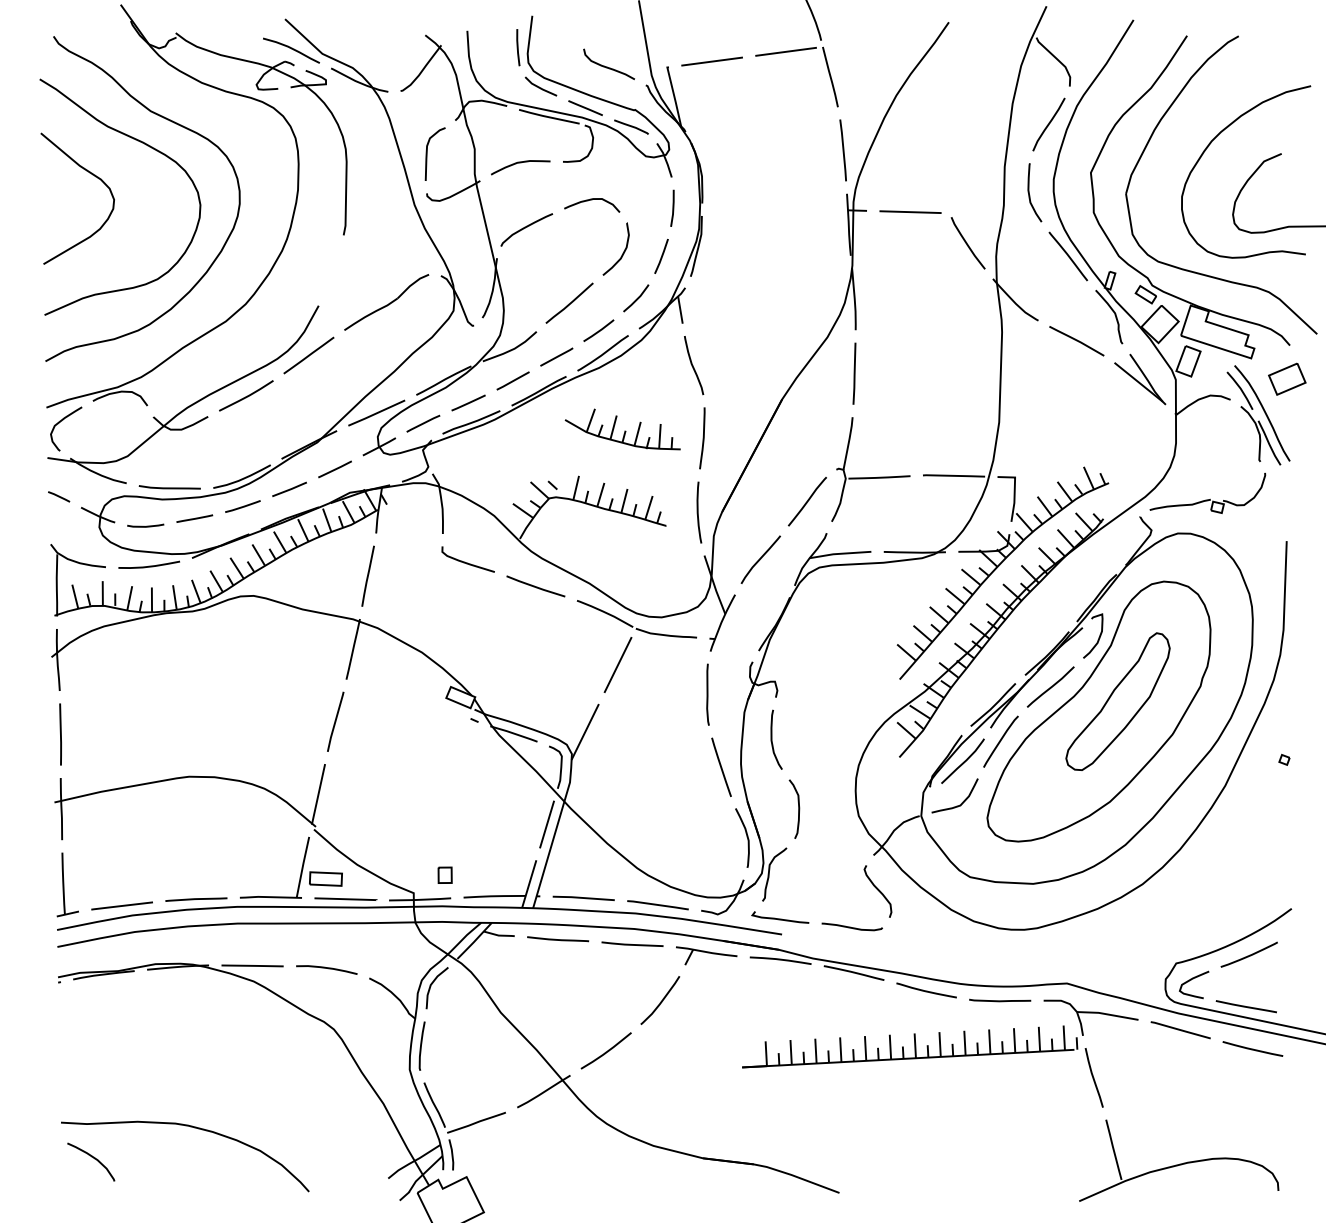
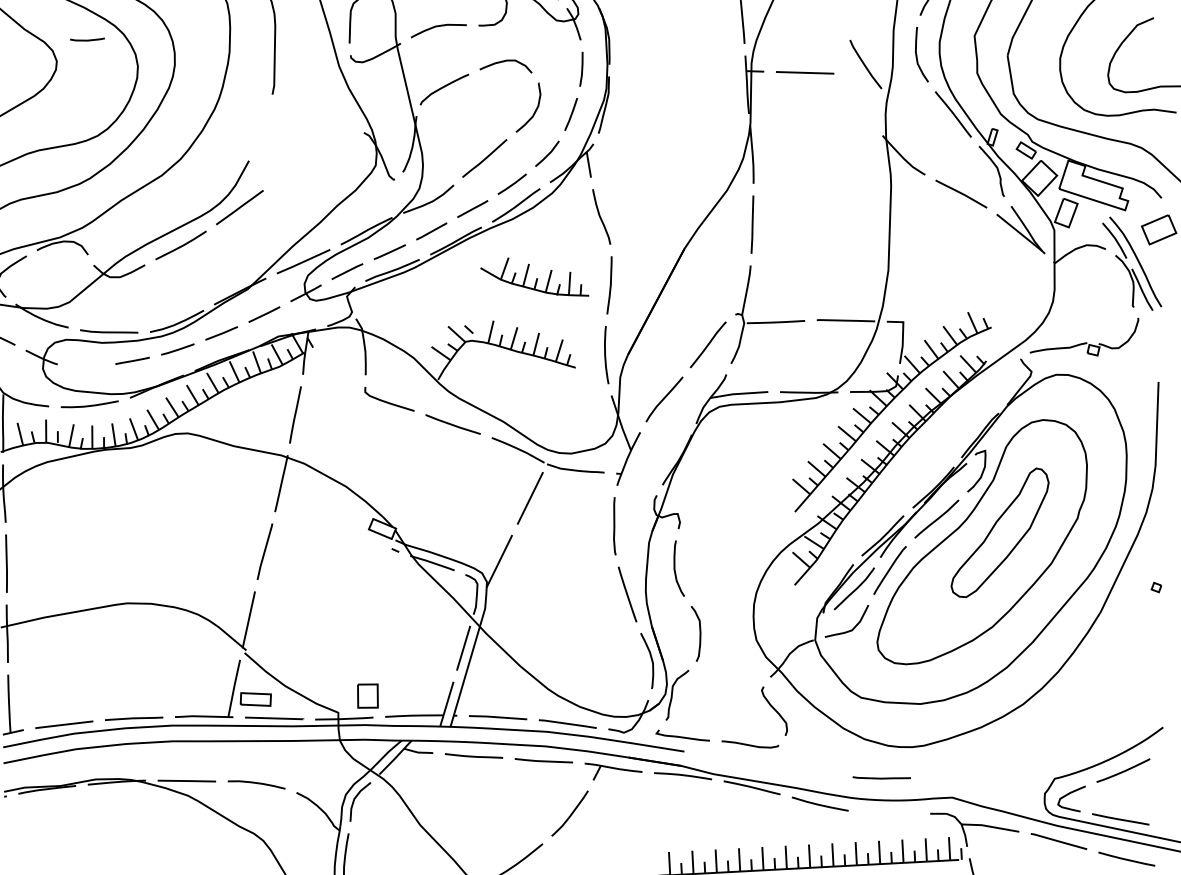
curve: (967, 243) -> (865, 64), moved
part: (386, 302) -> (312, 157), removed
line: (146, 525) -> (88, 39), moved
part: (444, 874) -> (367, 695), size x1.6
curve: (1000, 1000) -> (882, 777), moved

